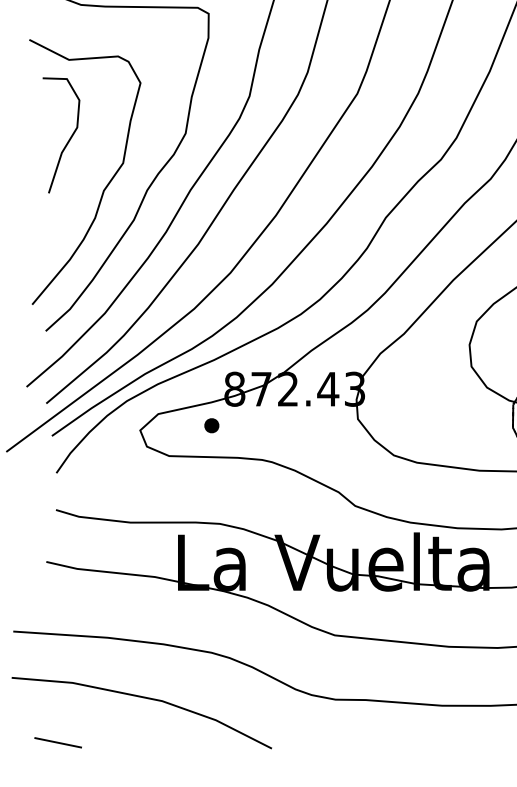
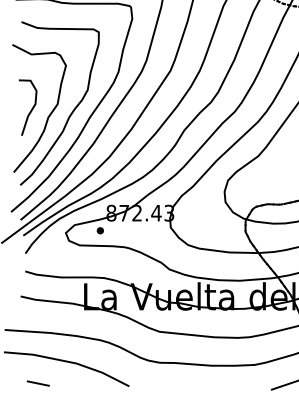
curve: (68, 136) -> (31, 108), moved
line: (56, 742) -> (37, 383), moved

